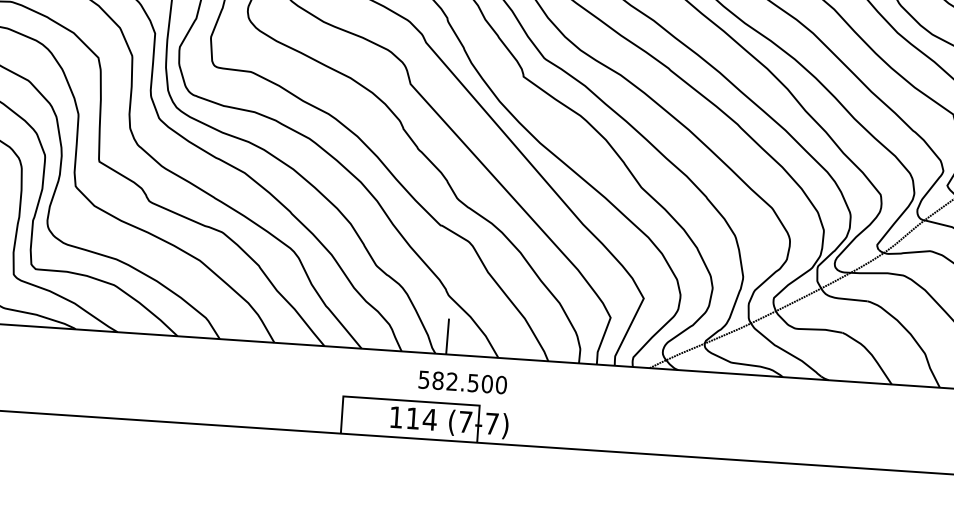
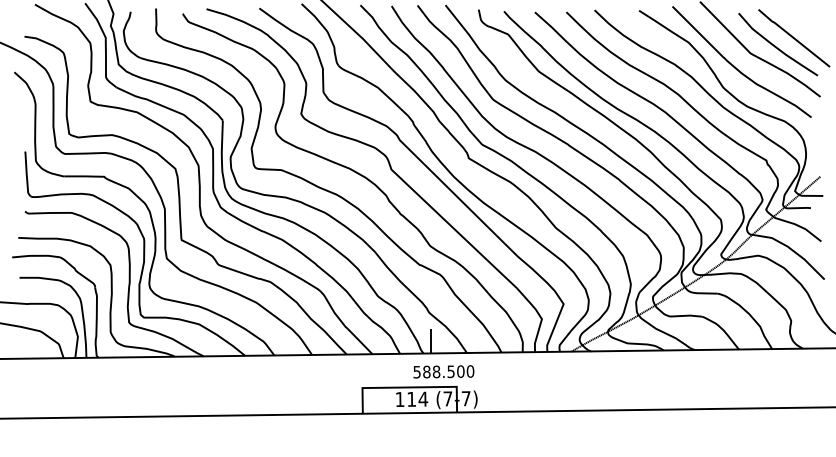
text: (452, 381) -> (436, 371), 582.500 -> 588.500

